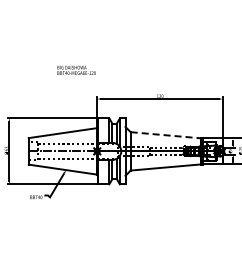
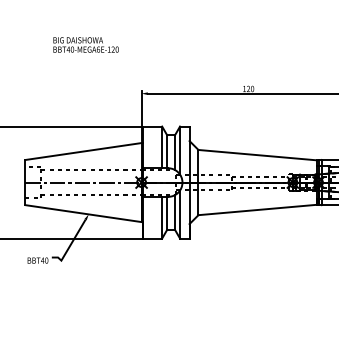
text: (76, 69) -> (85, 43), moved
line: (166, 135) -> (259, 155), dashed -> solid

